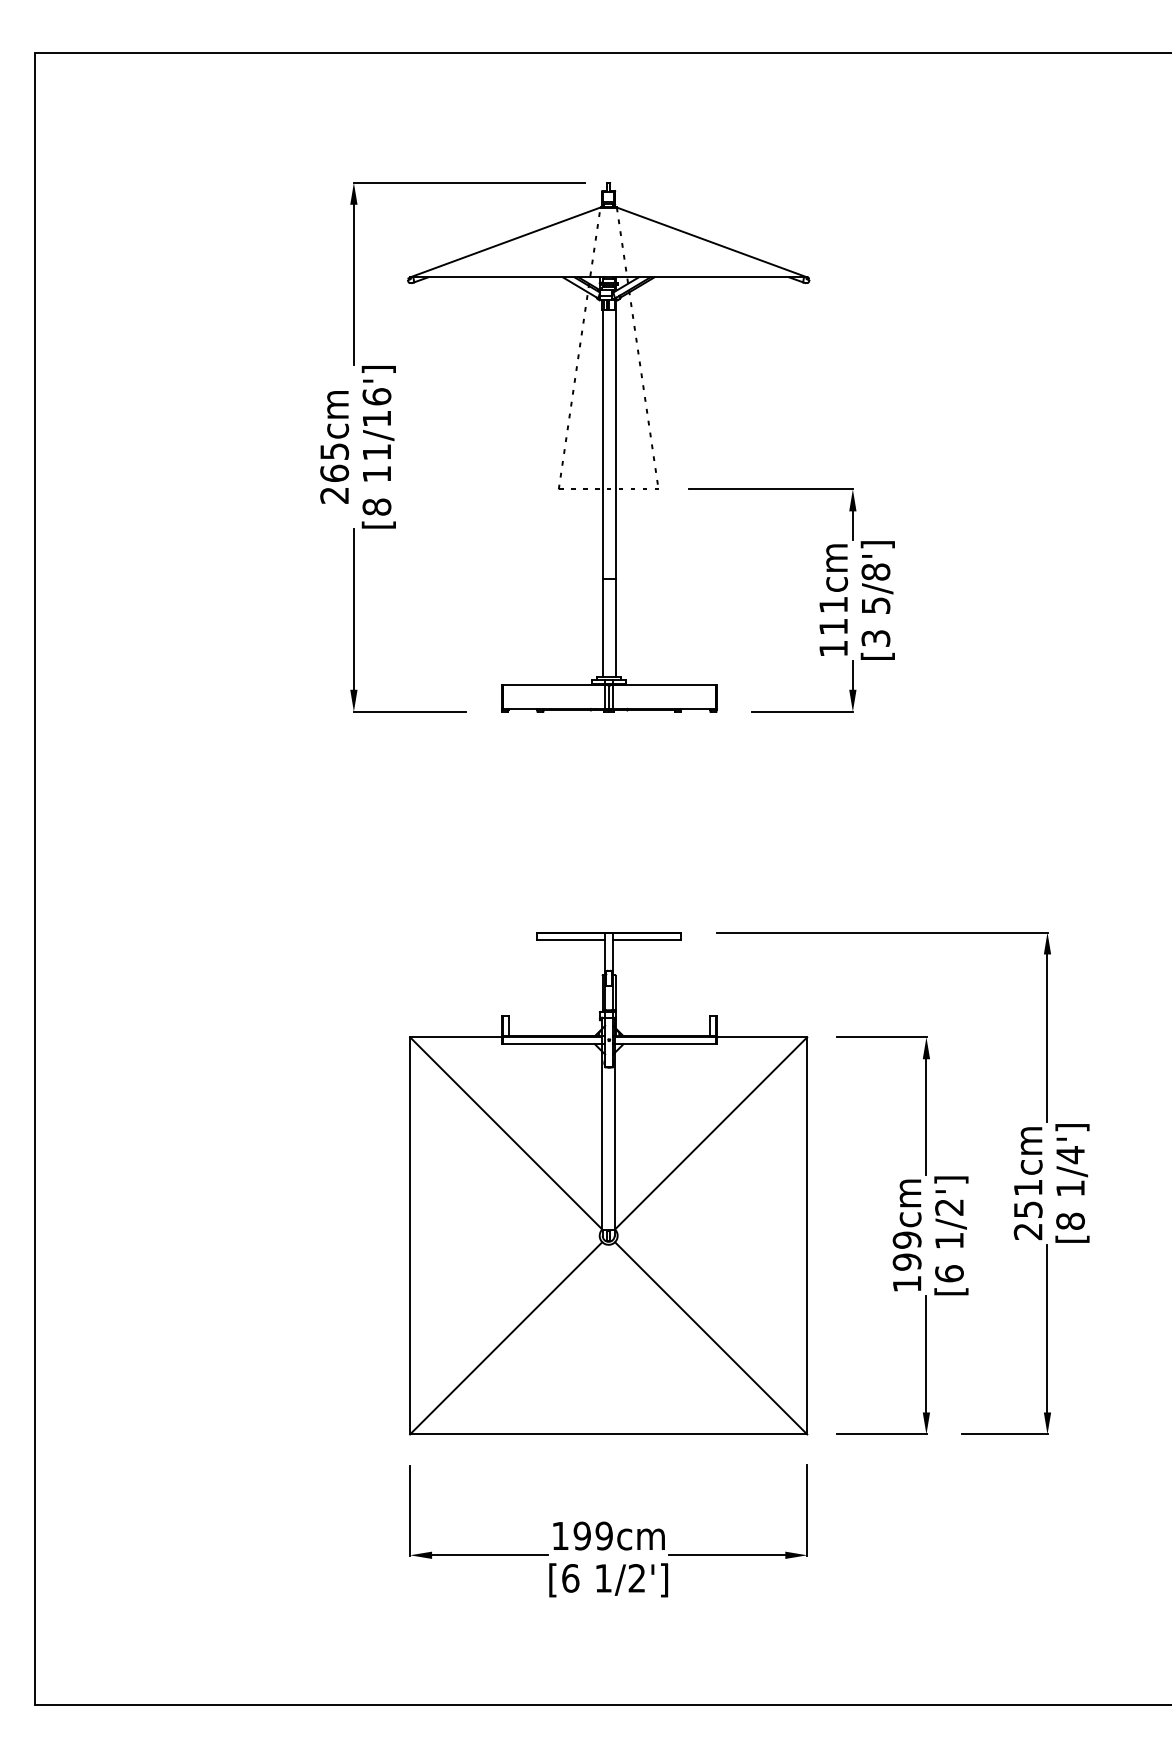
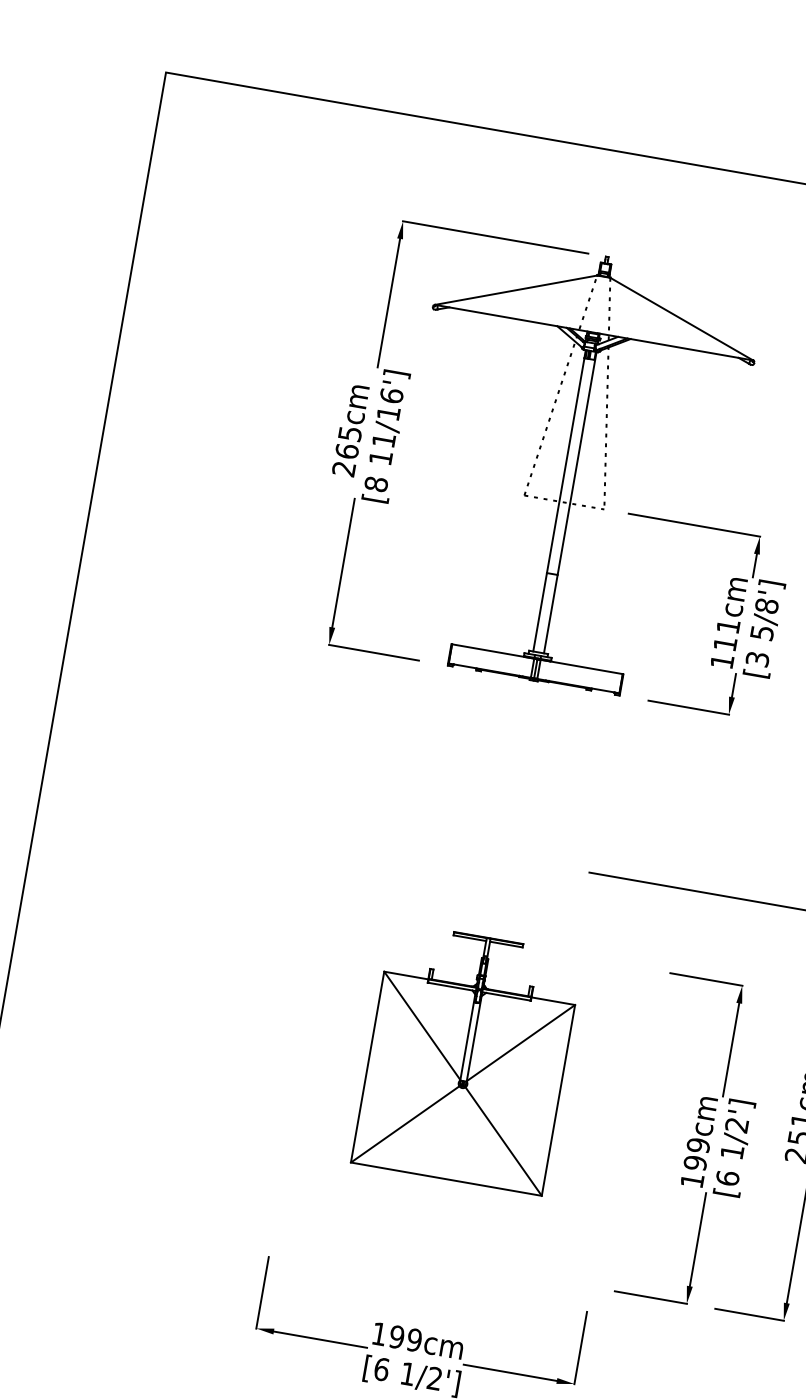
part: (608, 1183) -> (467, 1058), size x0.6

